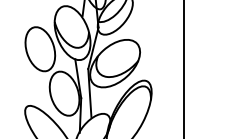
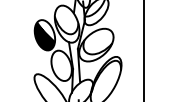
fill: (39, 49) -> (44, 35), added

